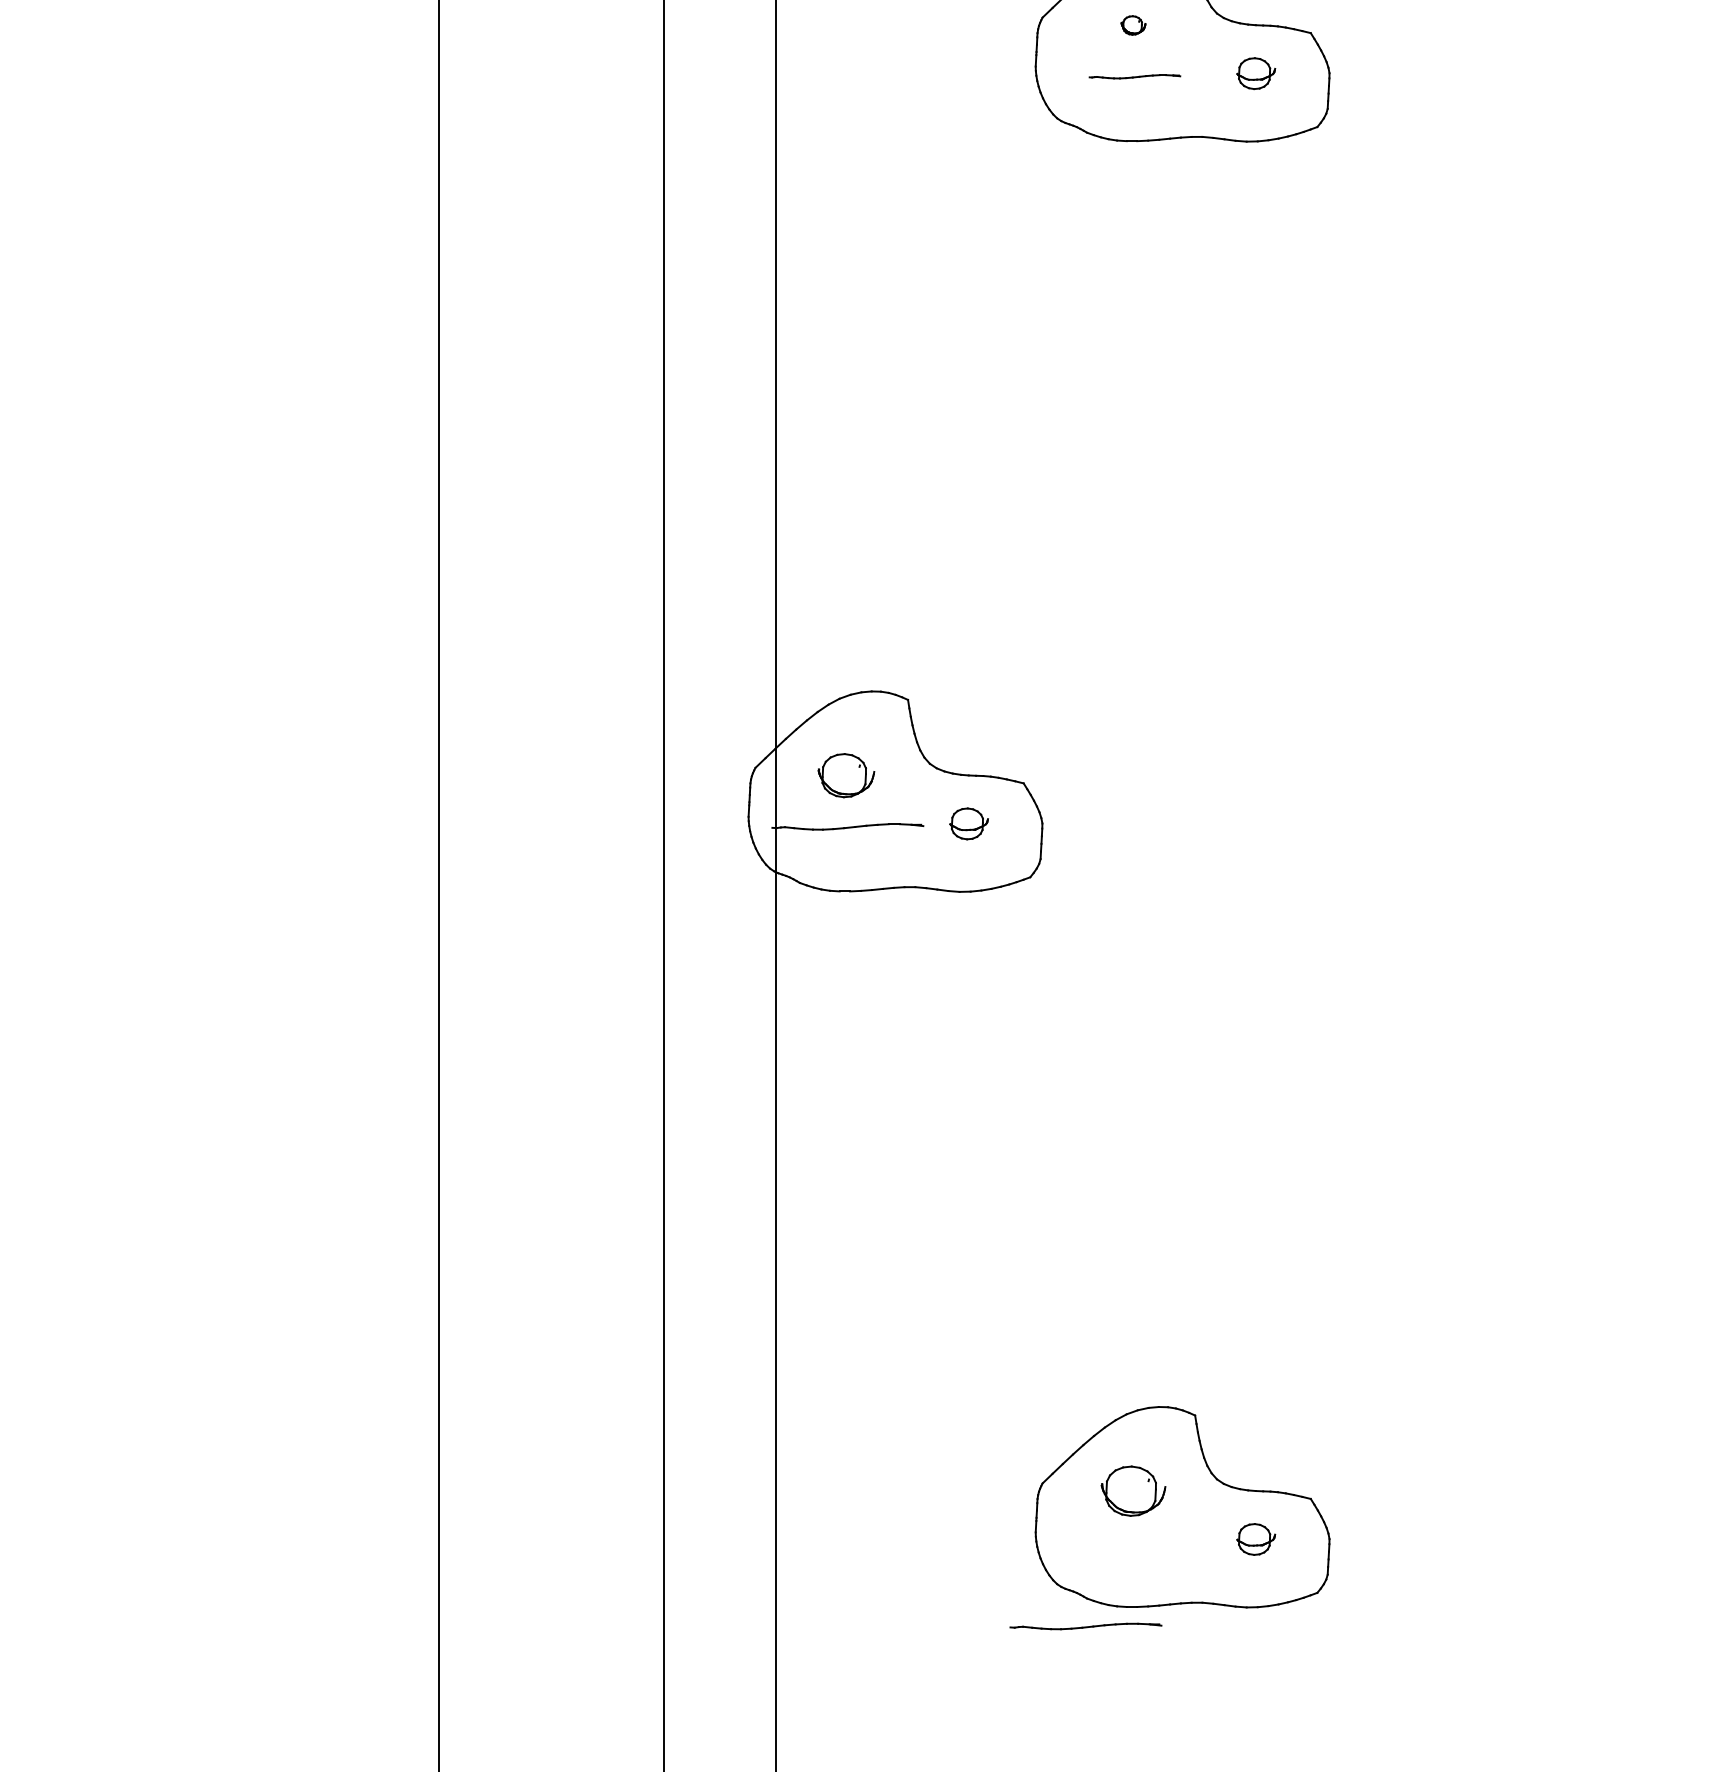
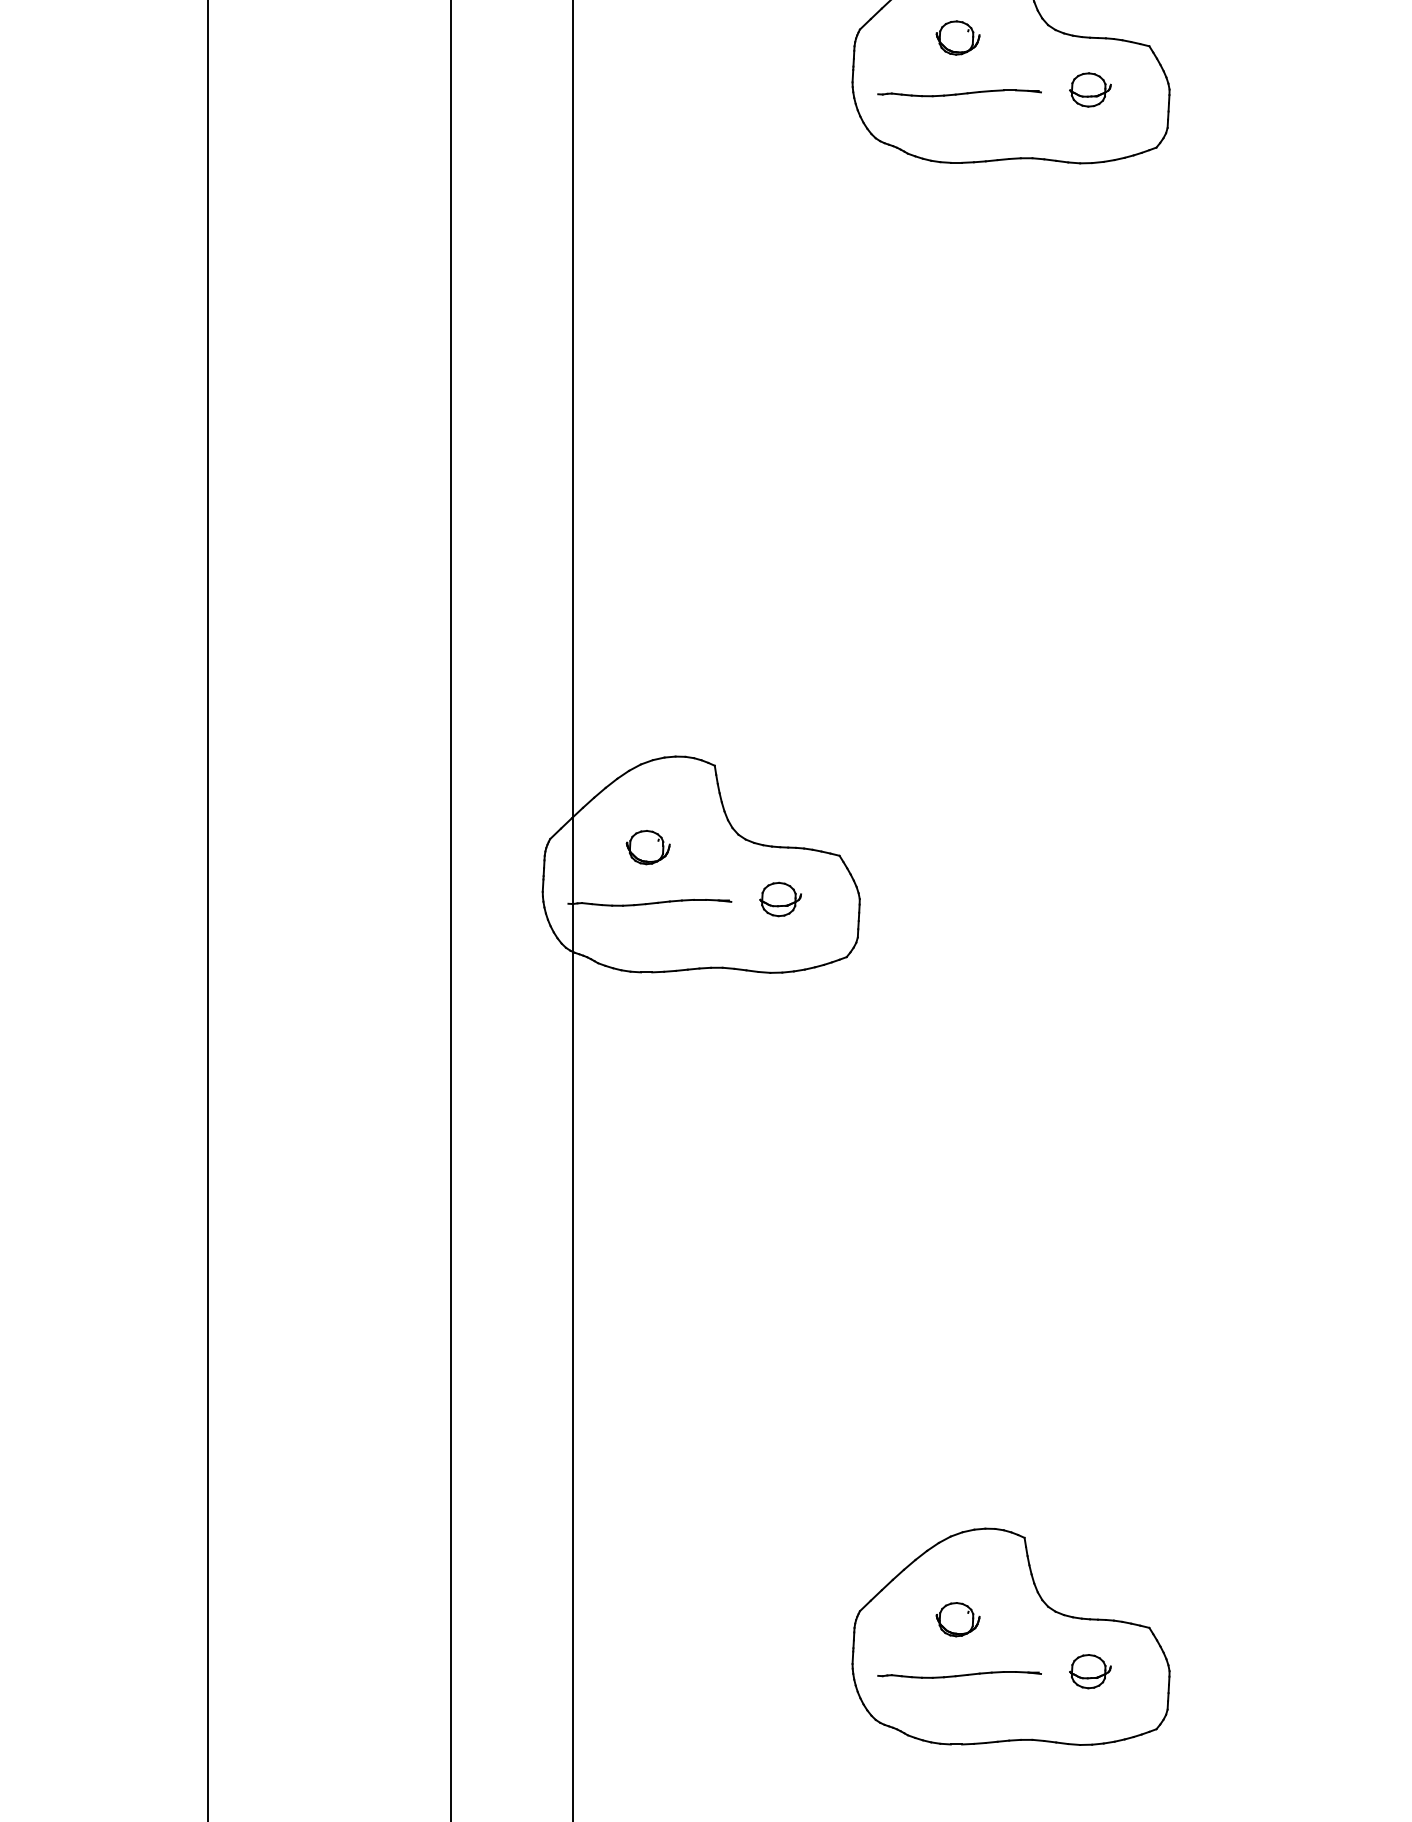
part: (1133, 25) -> (958, 38), size x1.67
part: (1134, 76) -> (959, 93), size x1.67
part: (846, 775) -> (648, 847), size x0.71
part: (1133, 1491) -> (958, 1619), size x0.62
part: (1085, 1626) -> (959, 1674), moved

